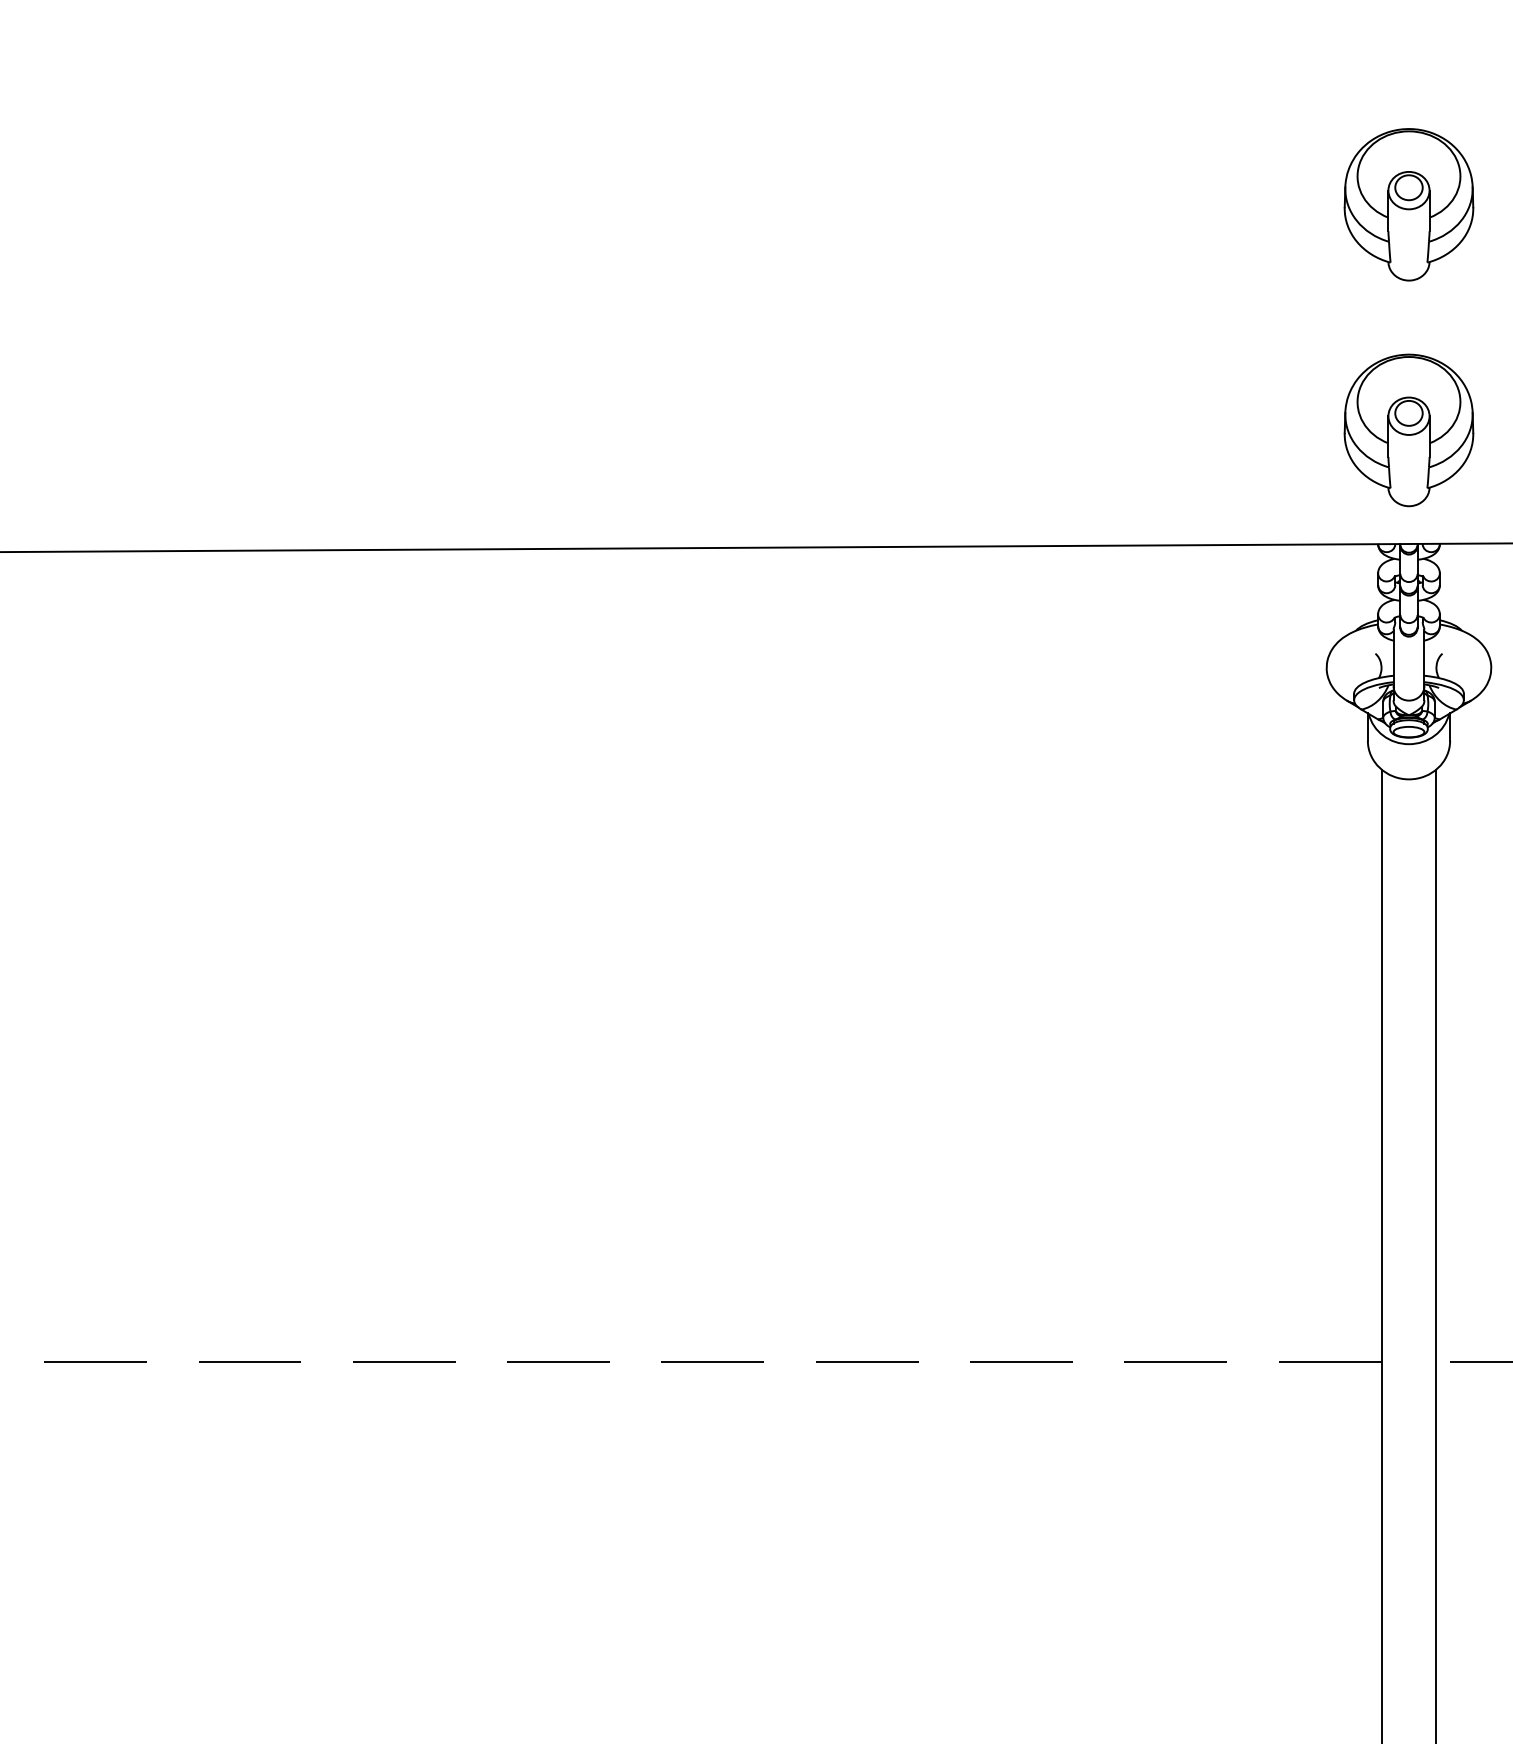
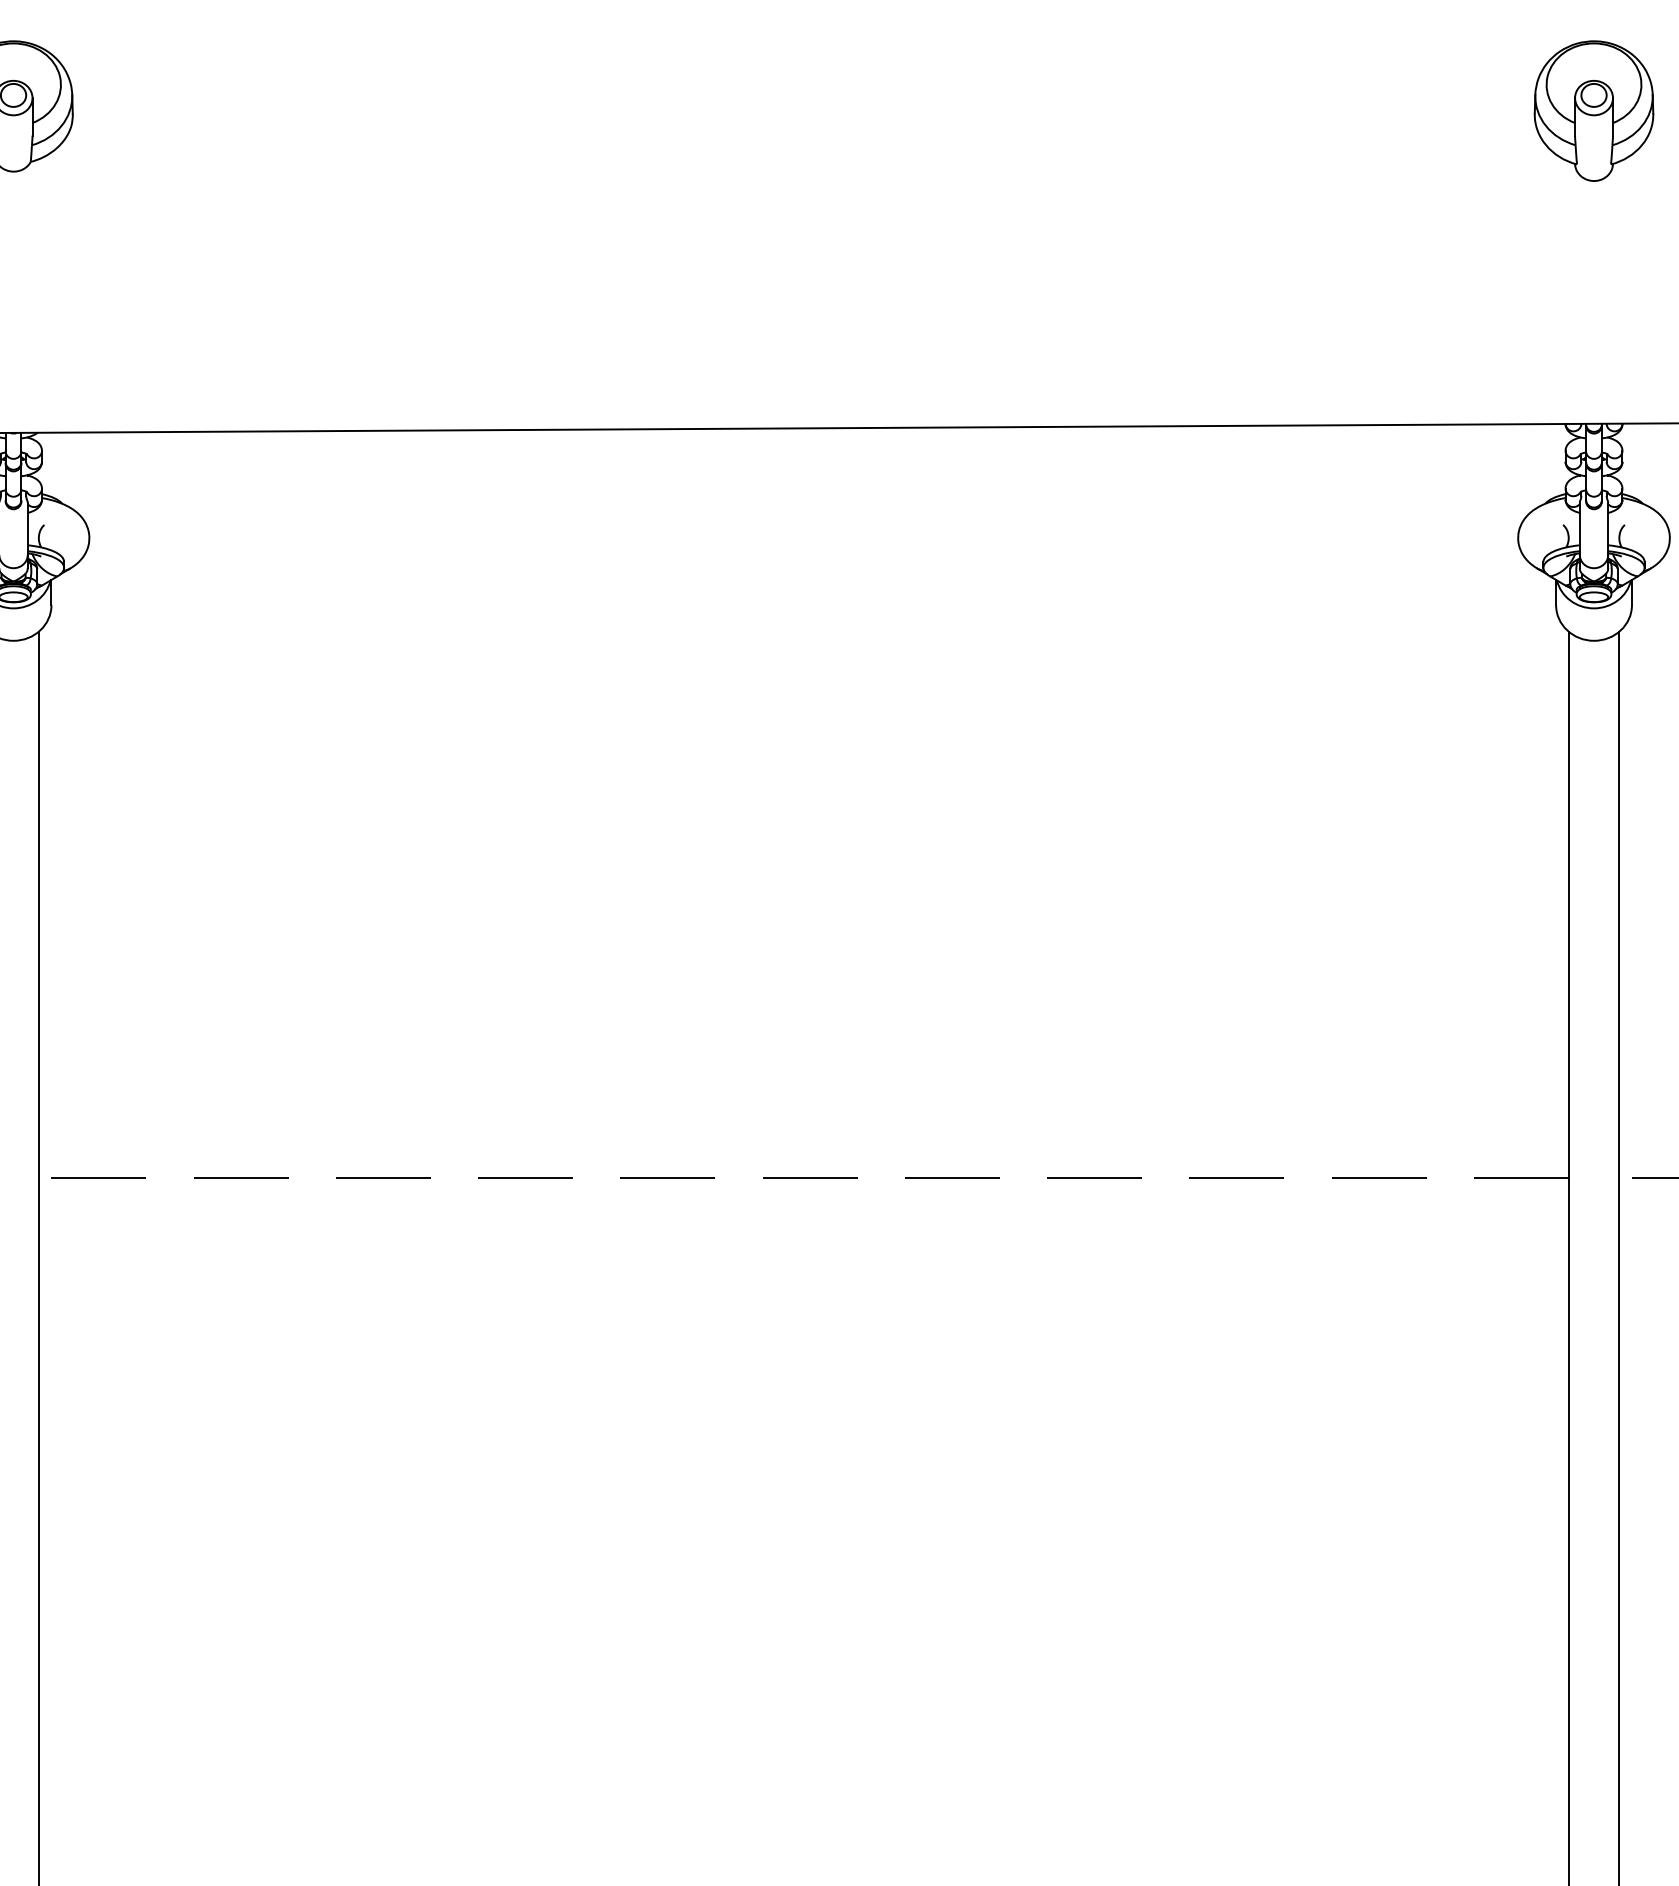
part: (1408, 429) -> (1593, 318), removed

